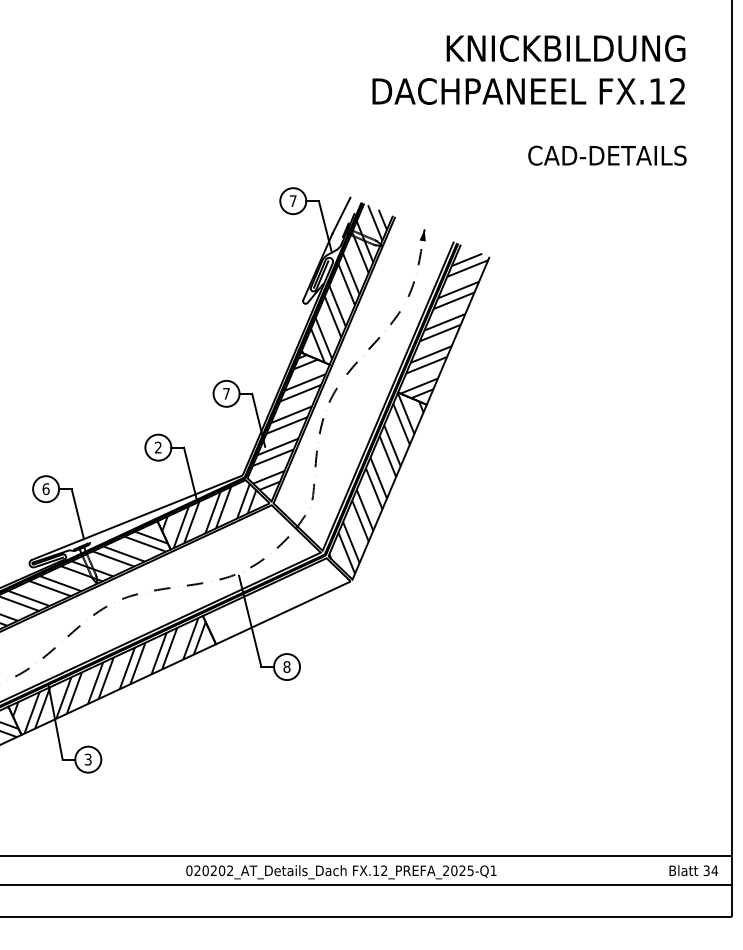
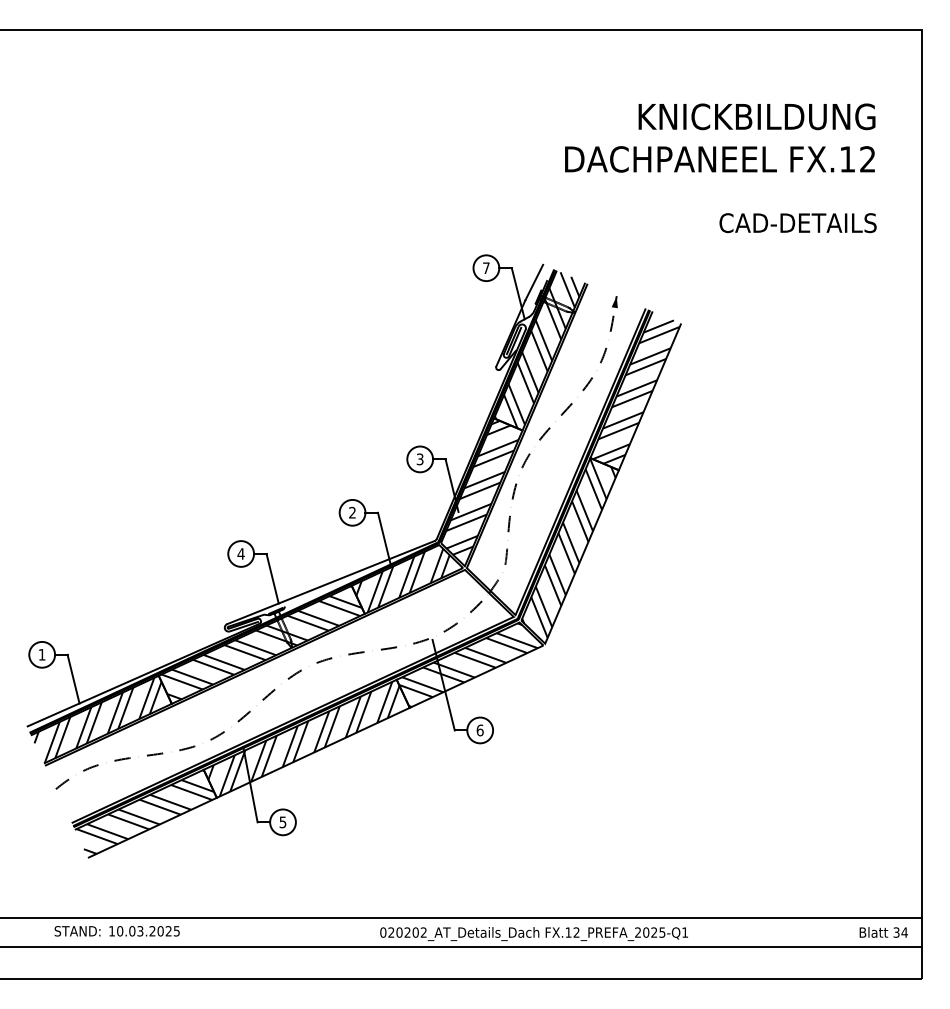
text: (225, 393) -> (419, 459), 7 -> 3
text: (45, 488) -> (240, 553), 6 -> 4
hatch: (275, 600) -> (468, 664), added
text: (286, 666) -> (479, 729), 8 -> 6
text: (88, 758) -> (283, 821), 3 -> 5

